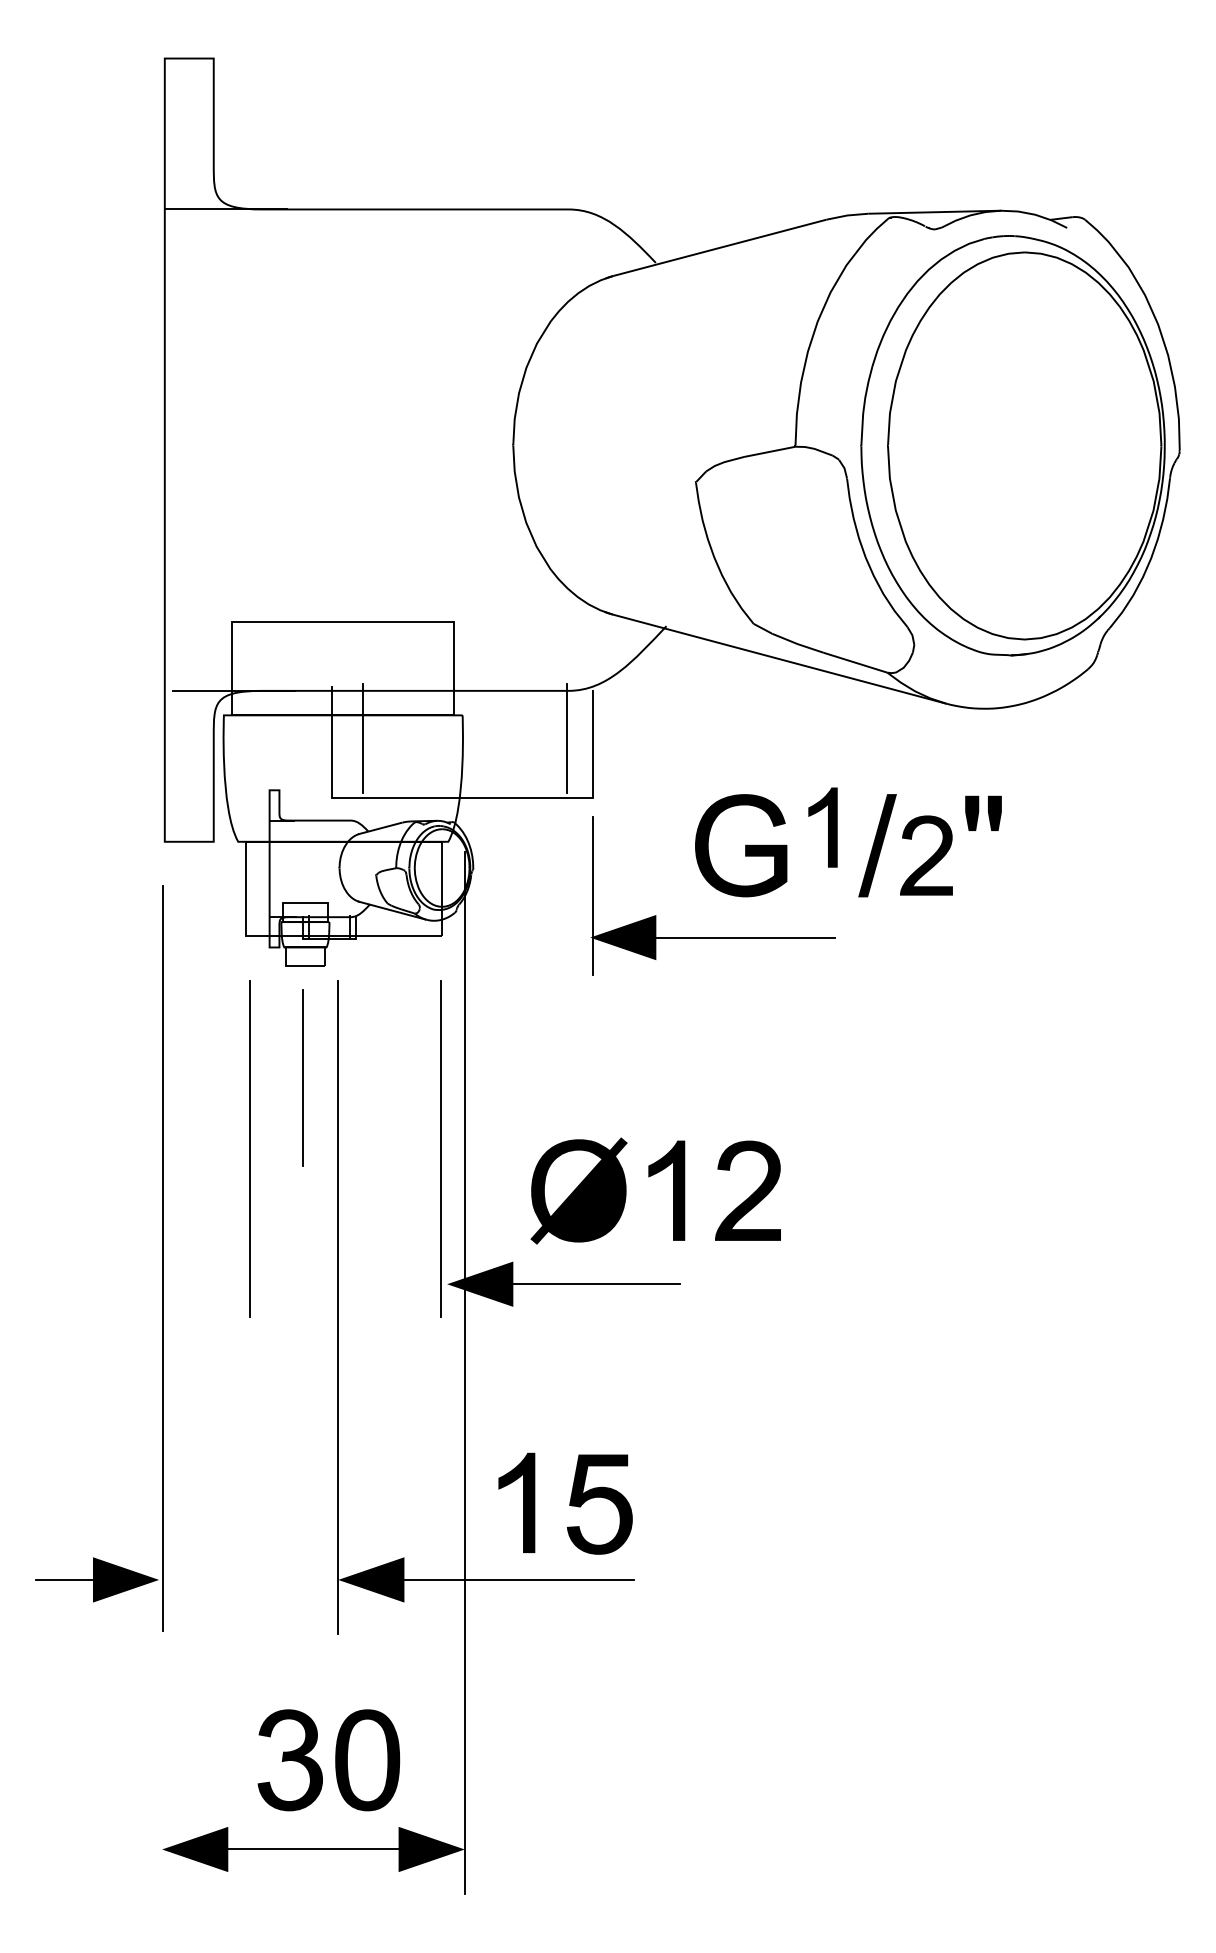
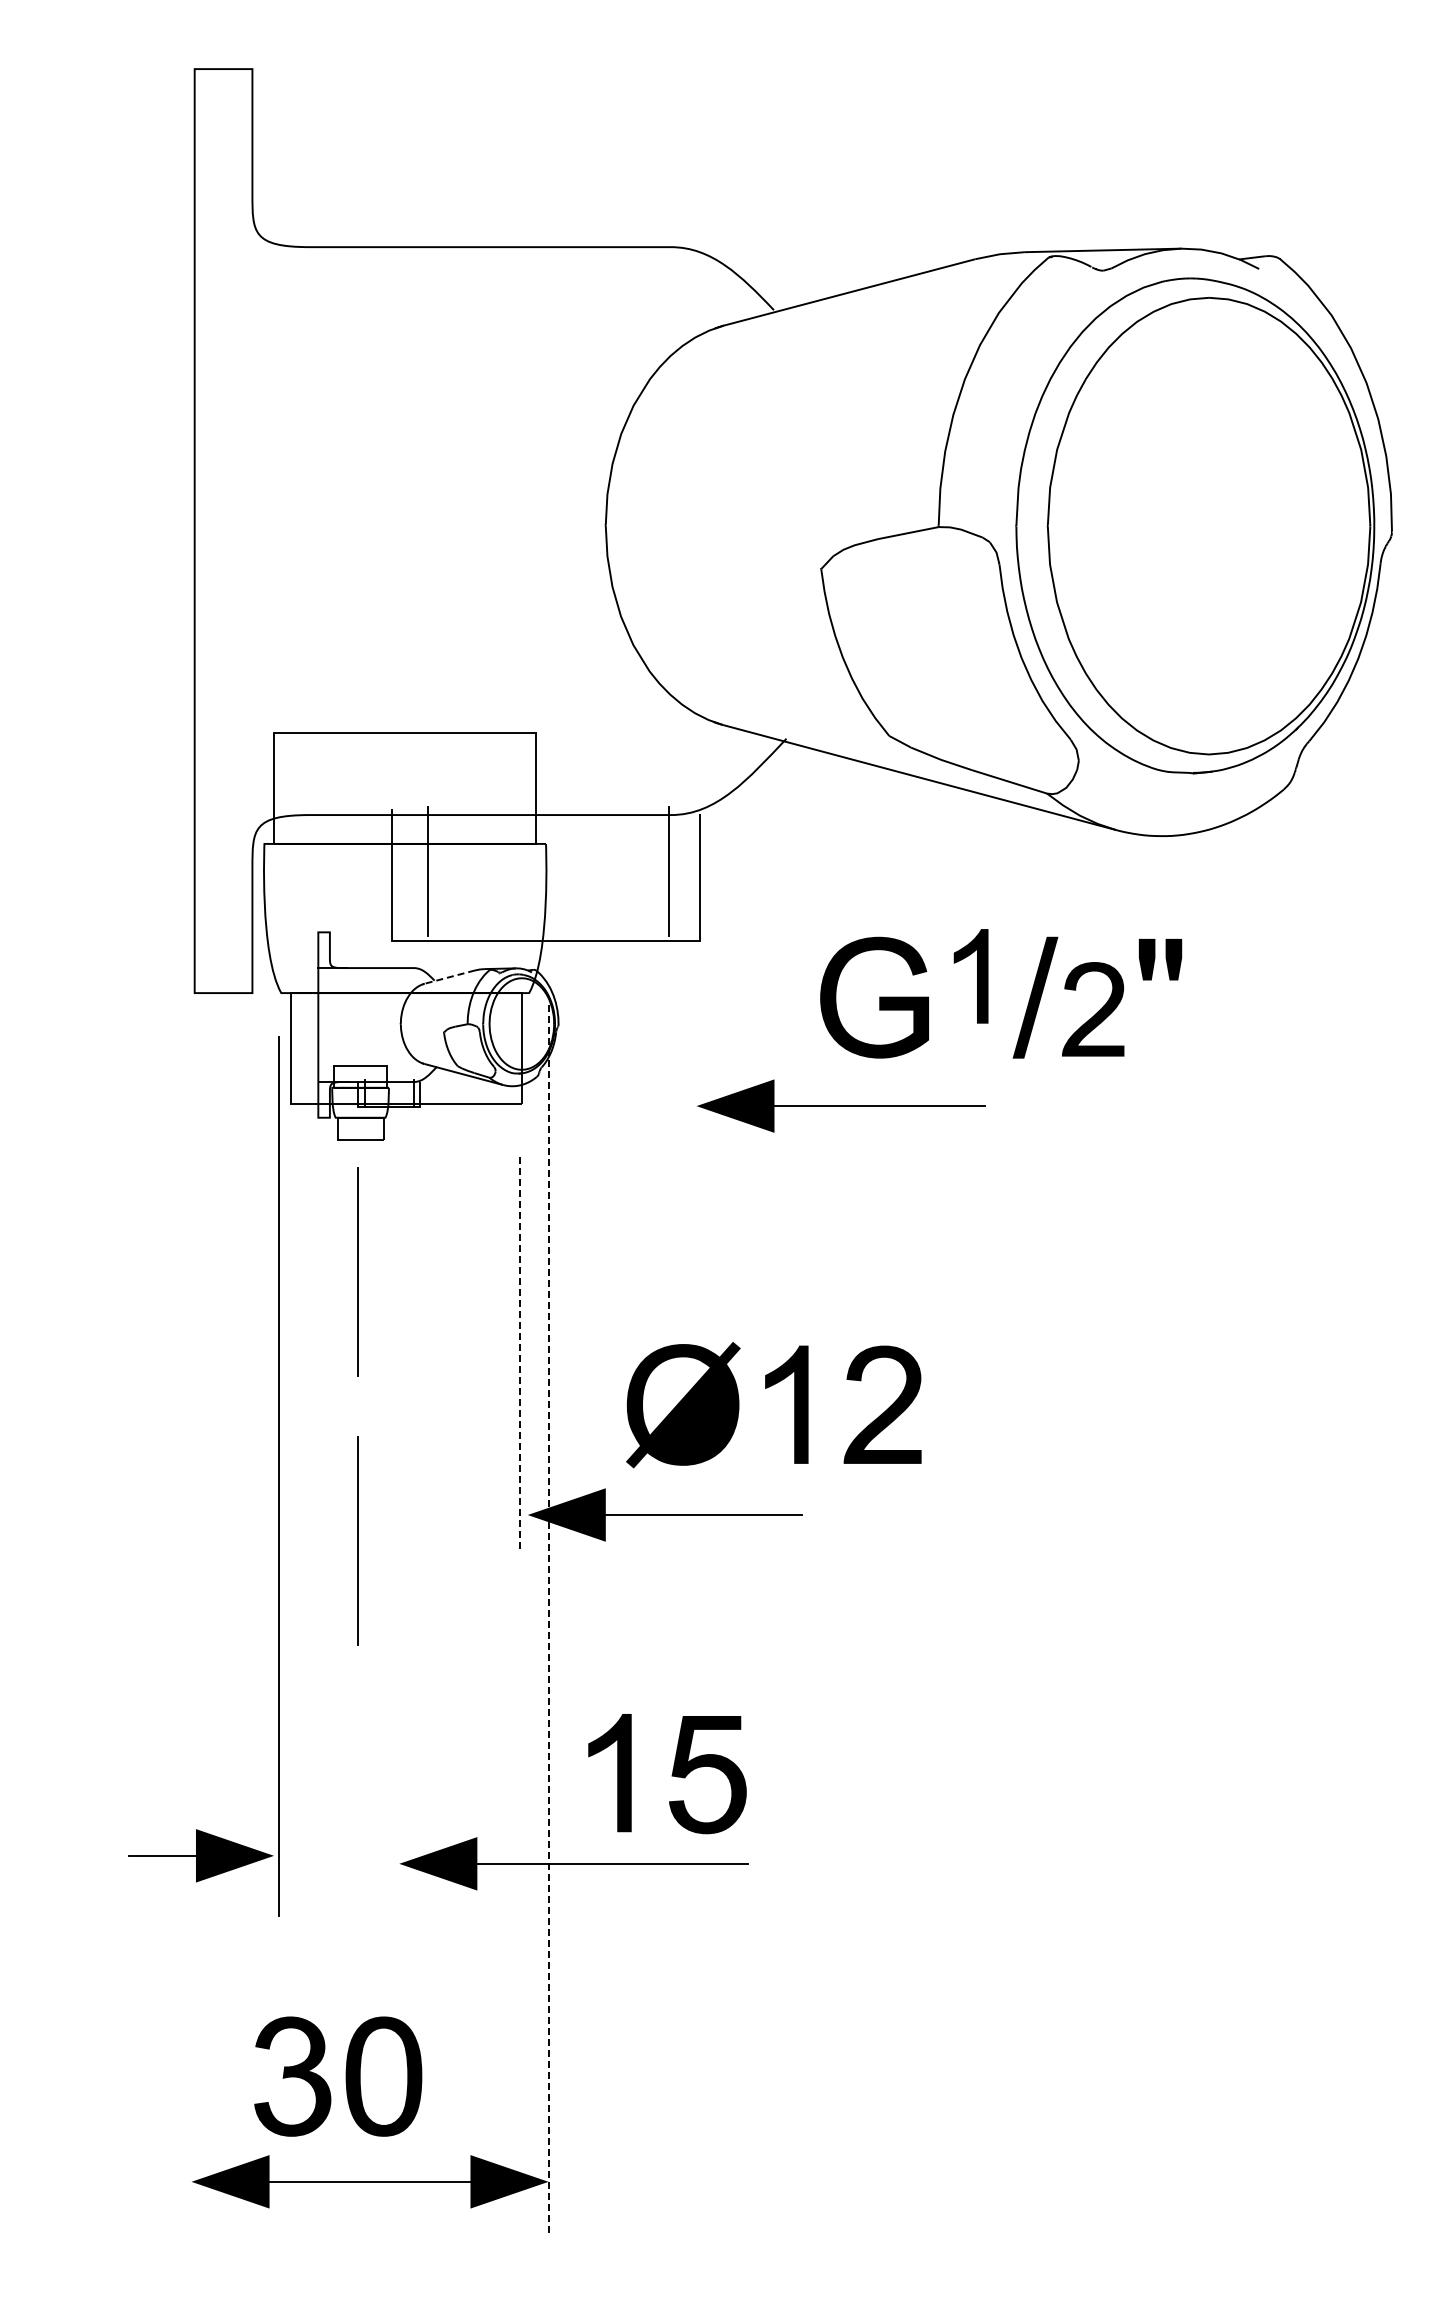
line: (225, 209) -> (266, 247), removed
line: (234, 691) -> (276, 815), removed
line: (379, 828) -> (448, 977), solid -> dashed
line: (592, 896) -> (699, 1057), removed
line: (250, 1149) -> (295, 1355), removed
line: (441, 1149) -> (520, 1355), solid -> dashed
part: (162, 1258) -> (278, 1476), moved
line: (302, 1305) -> (357, 1540), added
line: (337, 1307) -> (398, 1542), removed
line: (464, 1372) -> (548, 1619), solid -> dashed
part: (335, 1760) -> (345, 2076), moved

